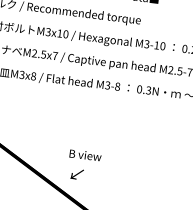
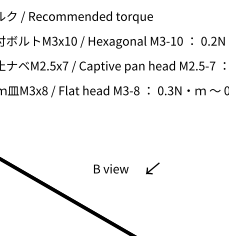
text: (76, 174) -> (152, 168), moved

